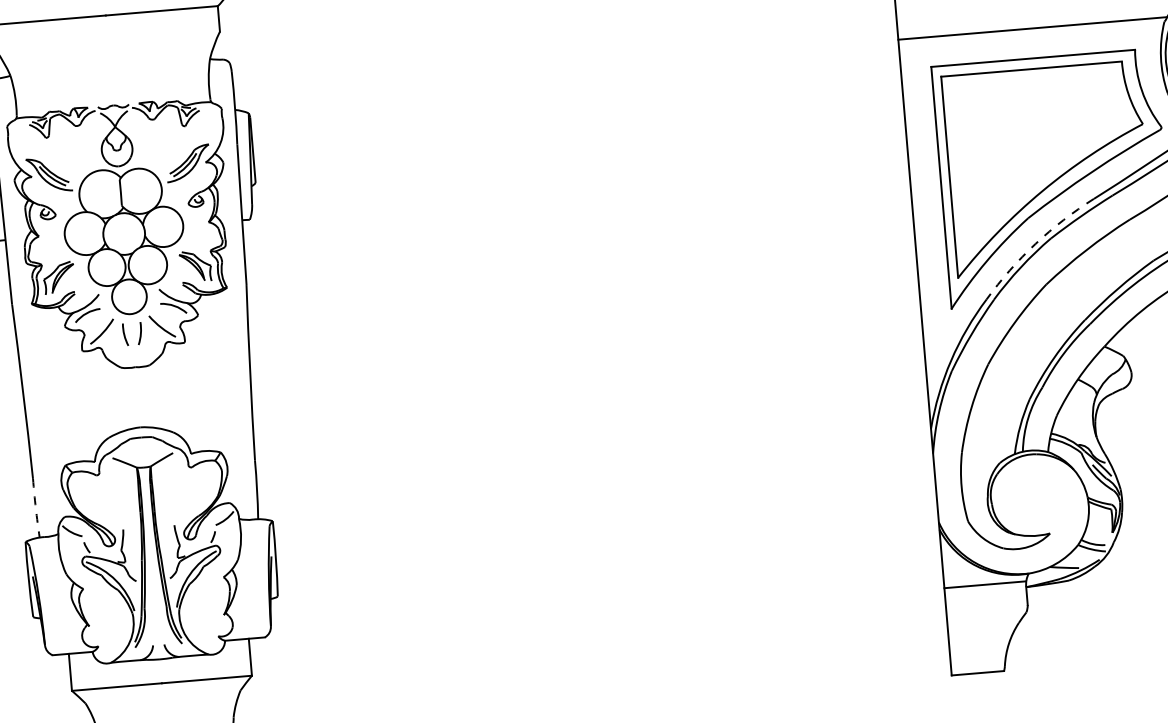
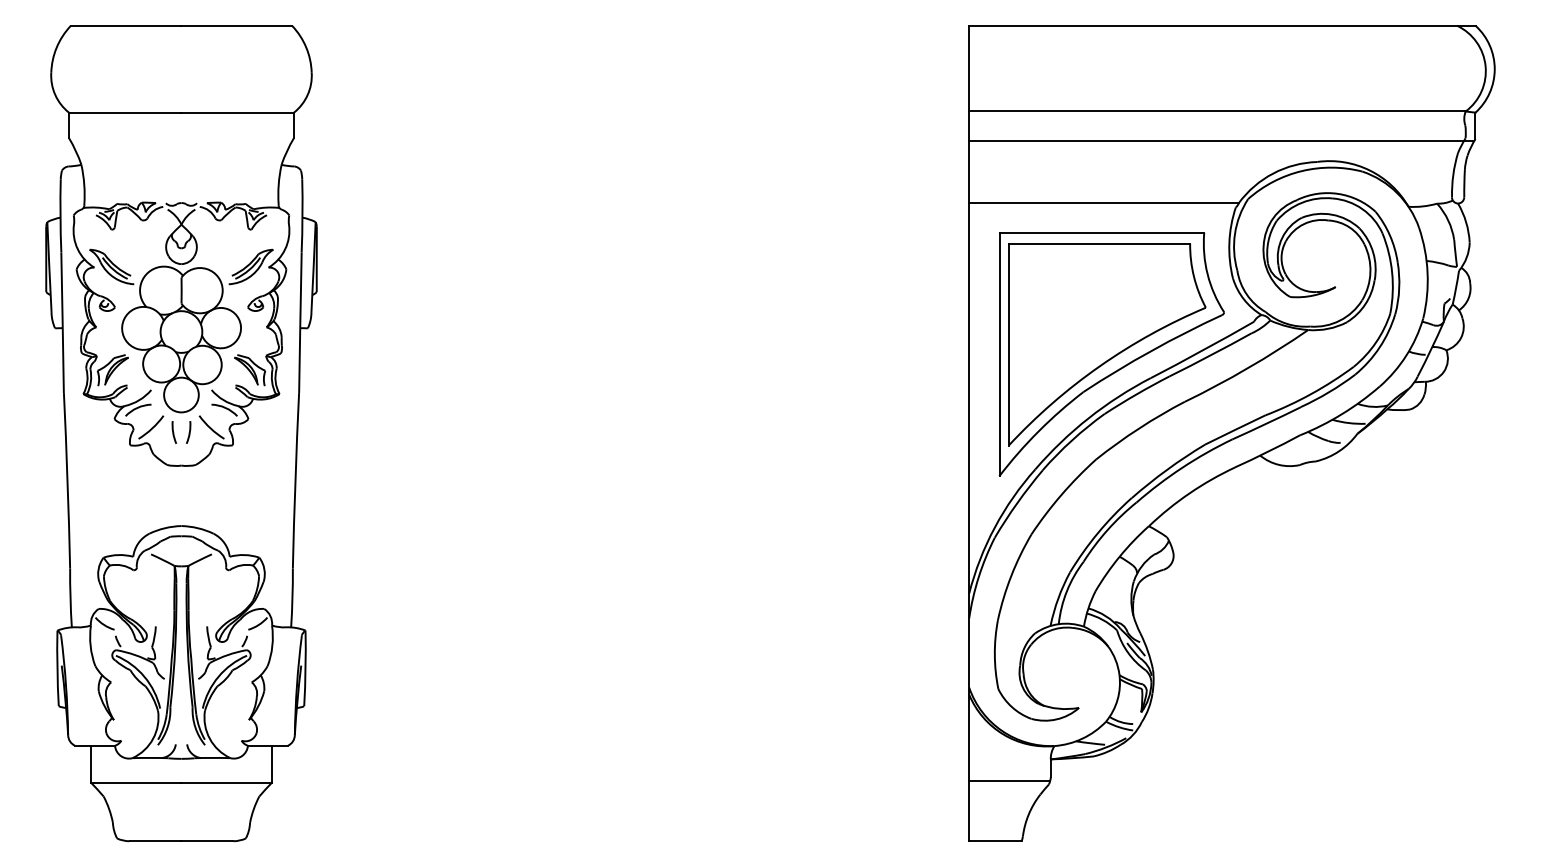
arc: (1035, 244) -> (1088, 418), dashed -> solid
arc: (35, 507) -> (70, 597), dashed -> solid
line: (984, 584) -> (1009, 780), moved

